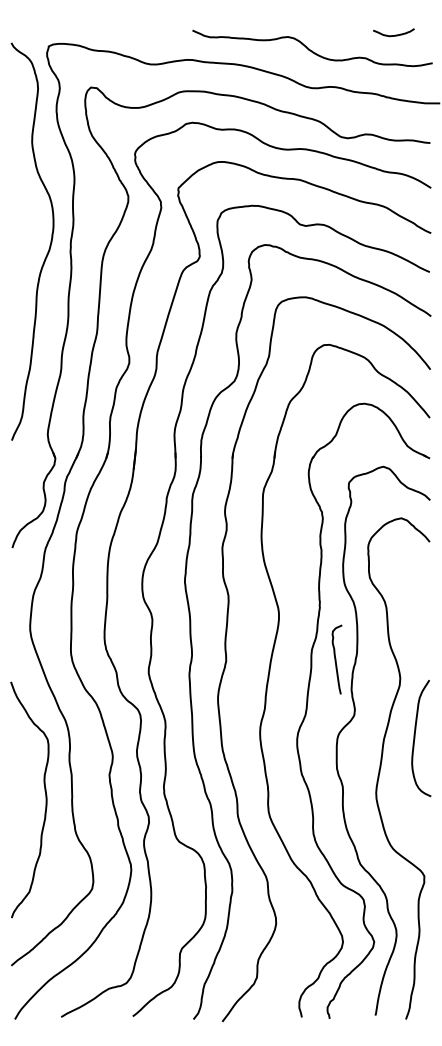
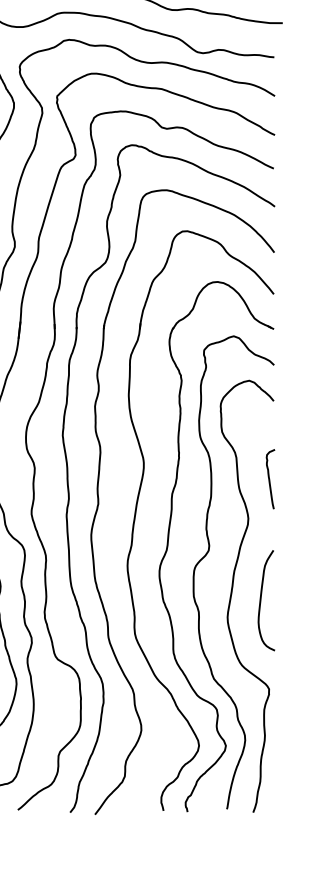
curve: (336, 659) -> (270, 479), moved
curve: (415, 738) -> (261, 600), moved

